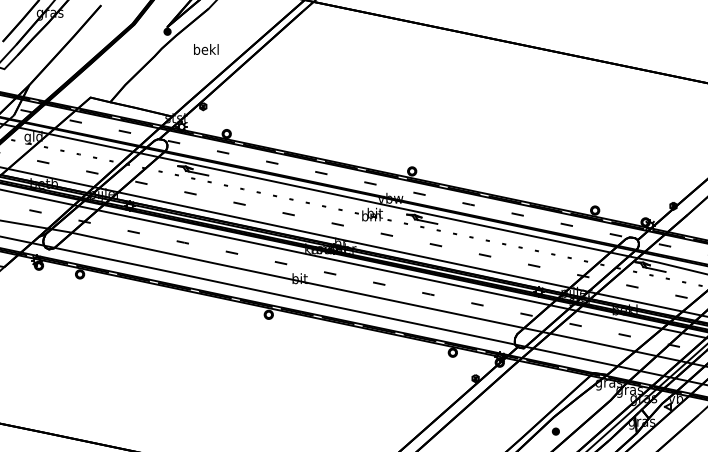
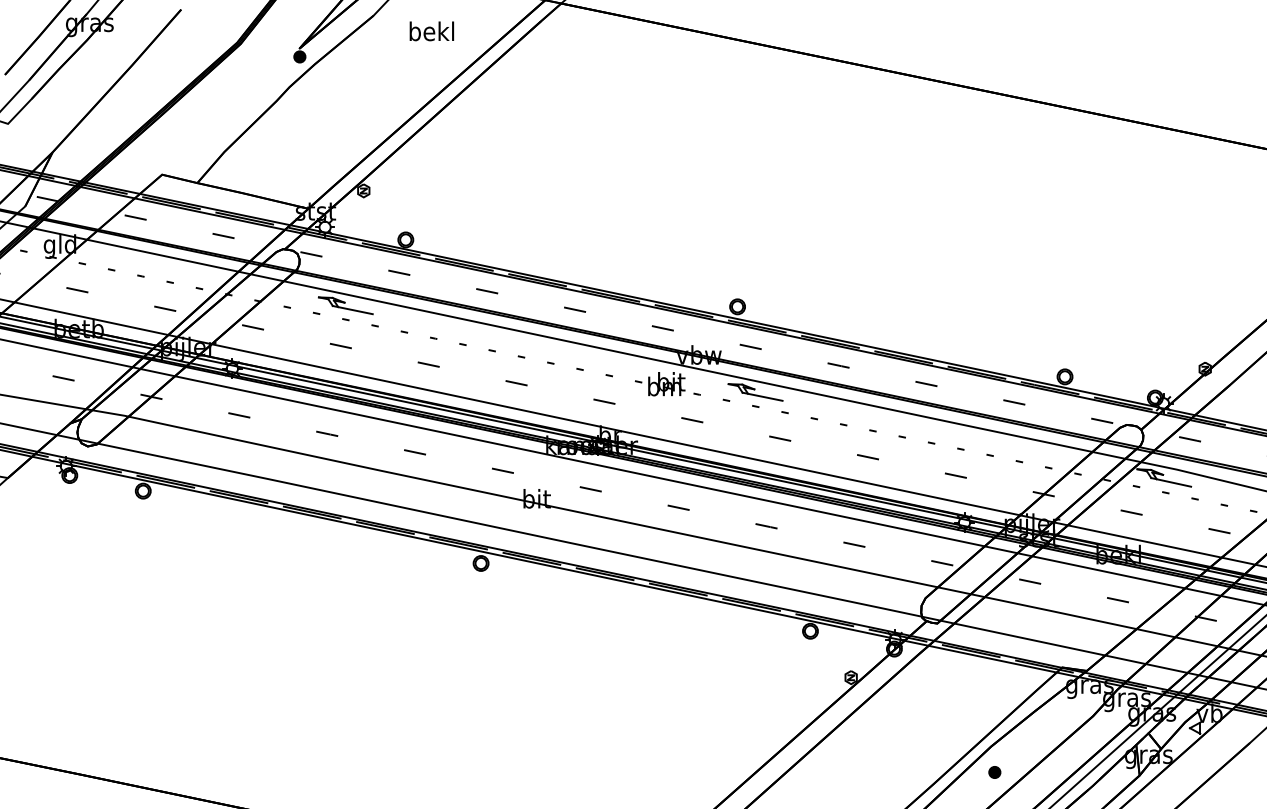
text: (206, 49) -> (432, 31), moved

